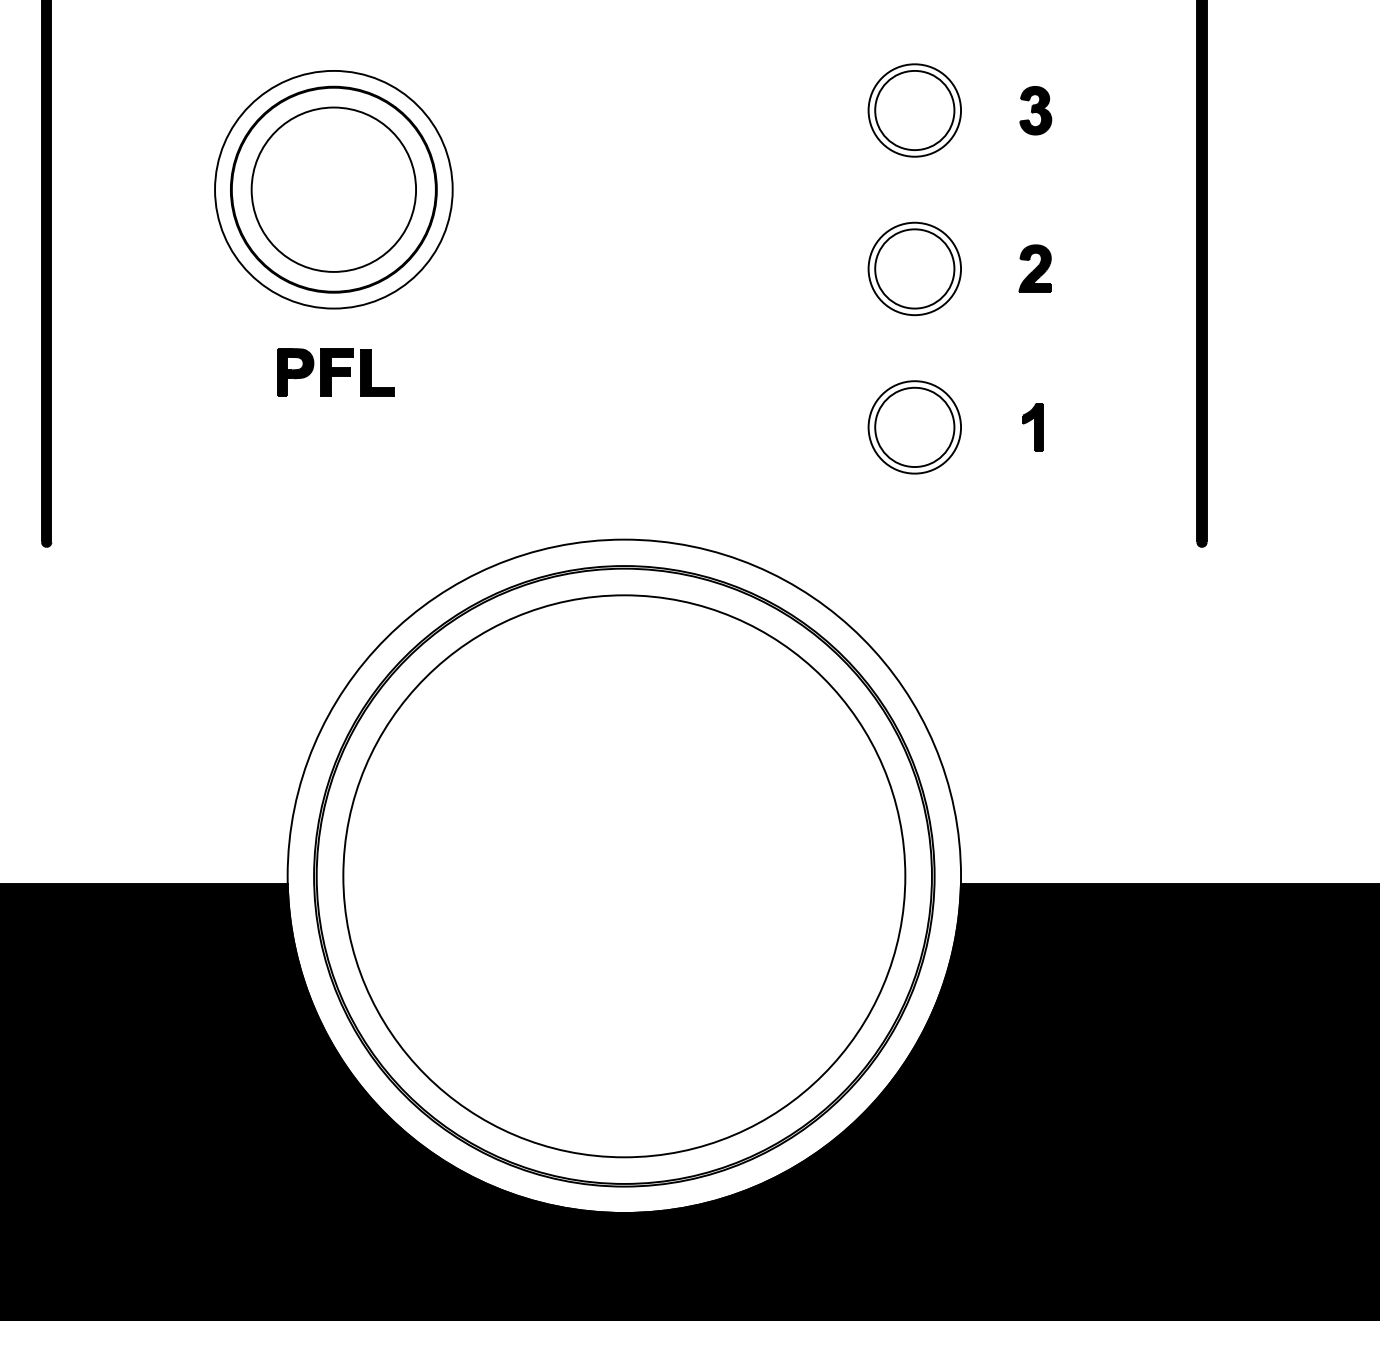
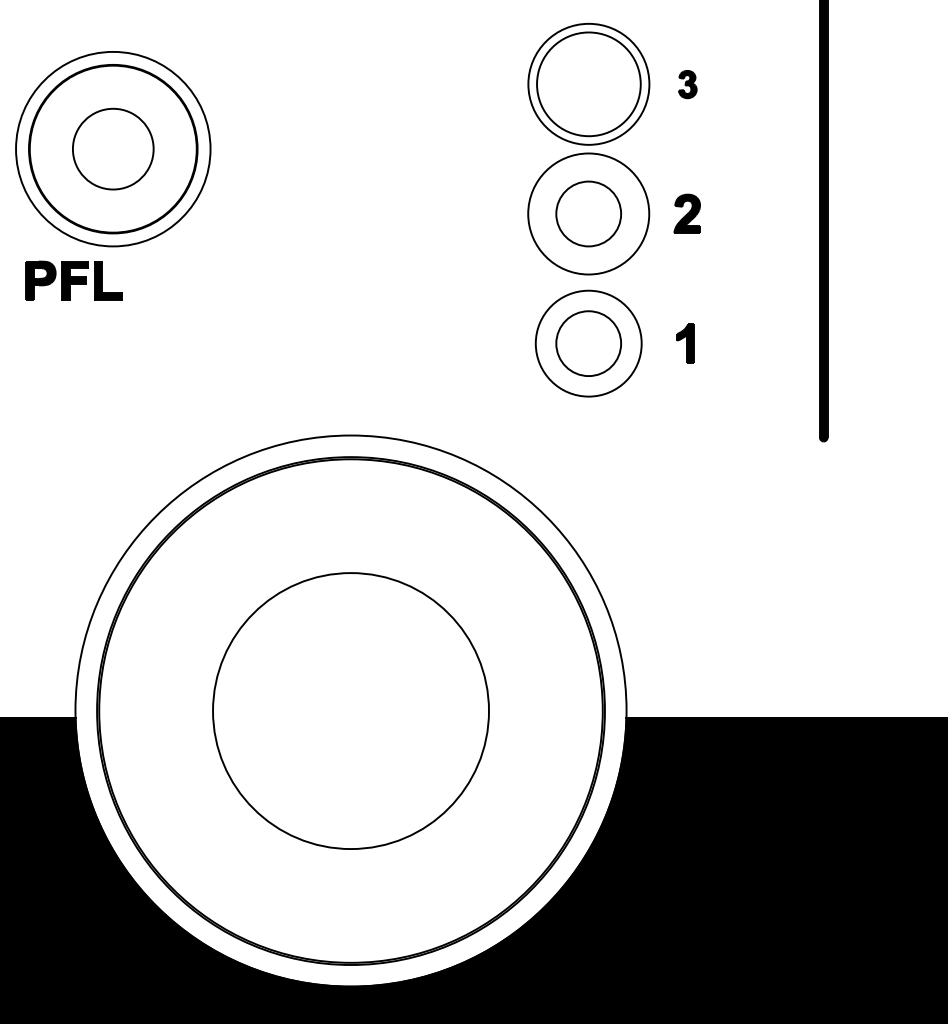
part: (914, 110) -> (588, 84), size x1.6
part: (1035, 110) -> (687, 84), size x0.7
circle: (333, 189) -> (112, 148), size x0.6
circle: (914, 268) -> (588, 213), size x1.6
part: (335, 372) -> (73, 280), moved
circle: (914, 427) -> (588, 343), size x1.4
circle: (624, 876) -> (351, 711), size x0.6

